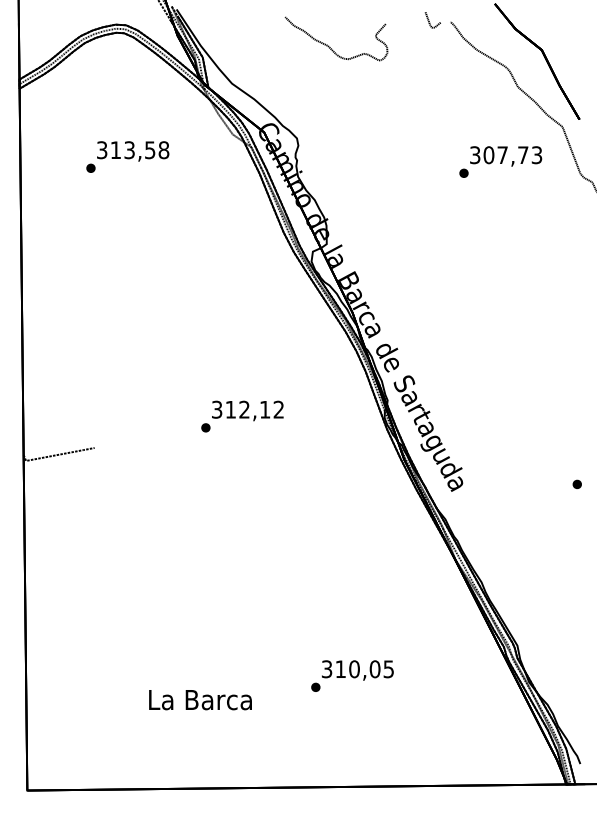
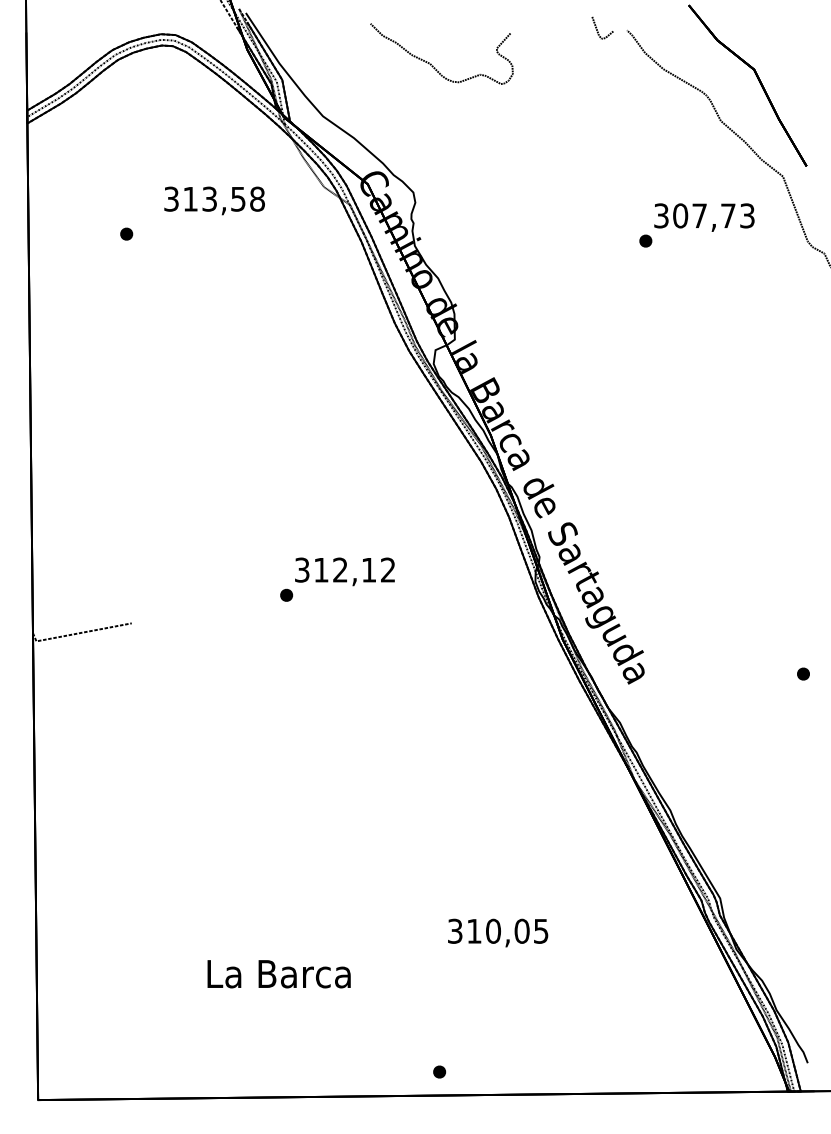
curve: (328, 45) -> (430, 63), moved
text: (133, 151) -> (215, 200), moved
part: (315, 686) -> (439, 1070), moved

